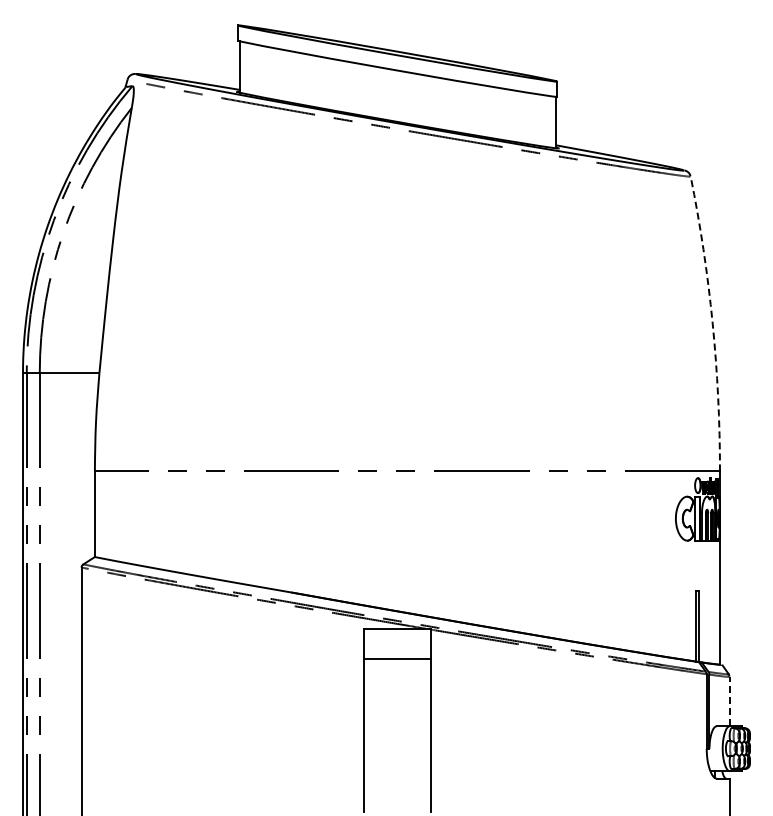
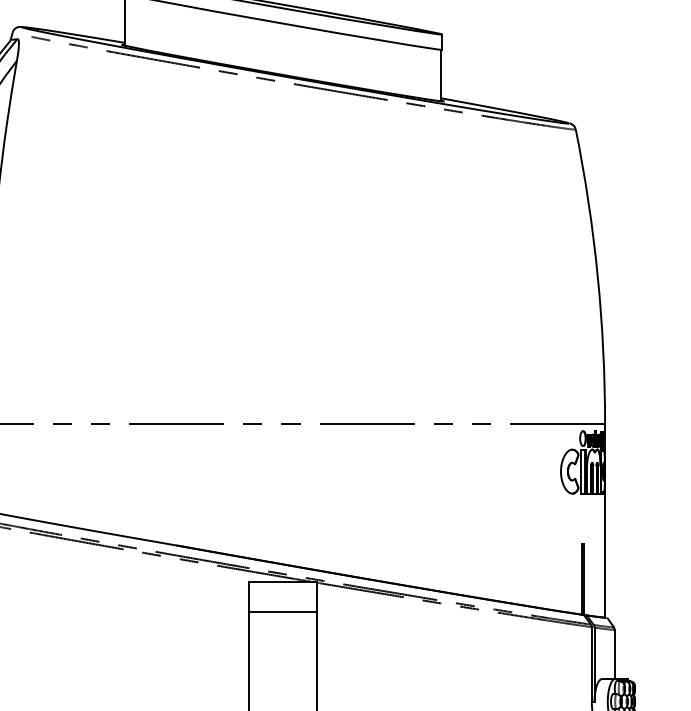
arc: (712, 323) -> (597, 276), dashed -> solid
line: (729, 701) -> (614, 654), dashed -> solid

